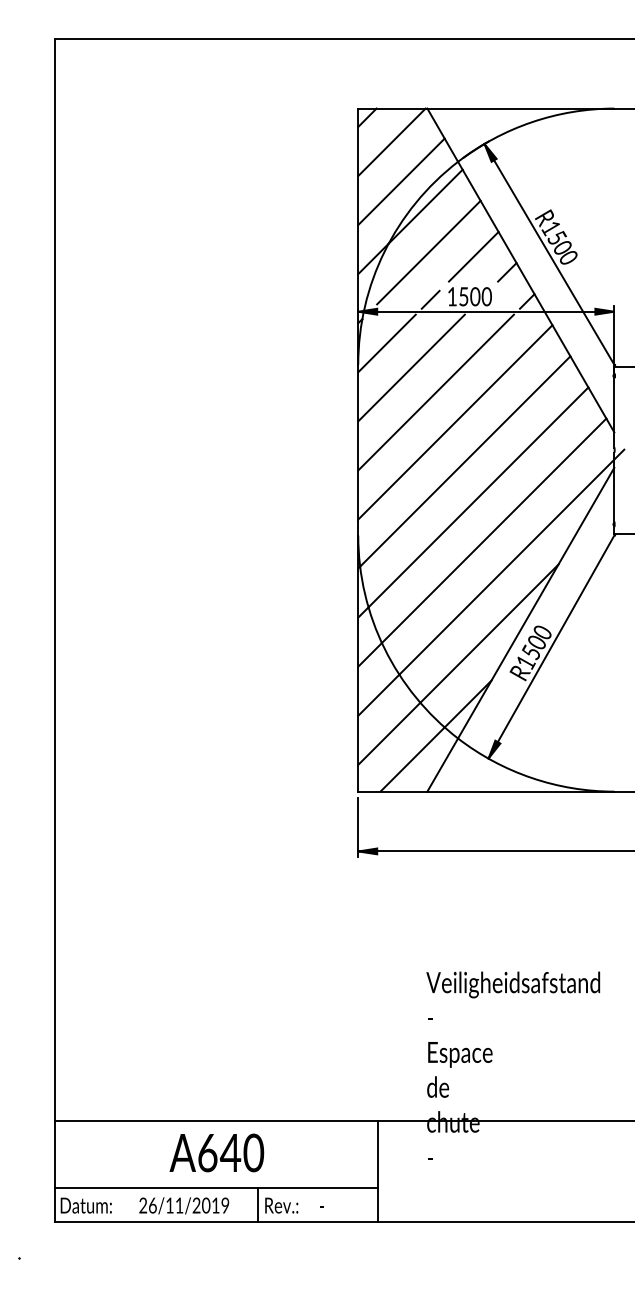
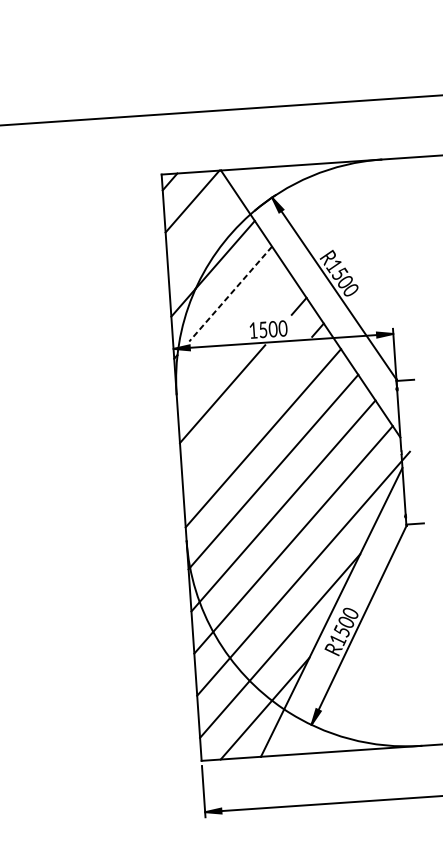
line: (401, 181) -> (203, 234), removed
line: (428, 252) -> (230, 293), solid -> dashed
line: (473, 256) -> (269, 294), removed
line: (430, 299) -> (234, 334), removed
line: (386, 343) -> (199, 374), removed
line: (435, 392) -> (244, 413), removed

